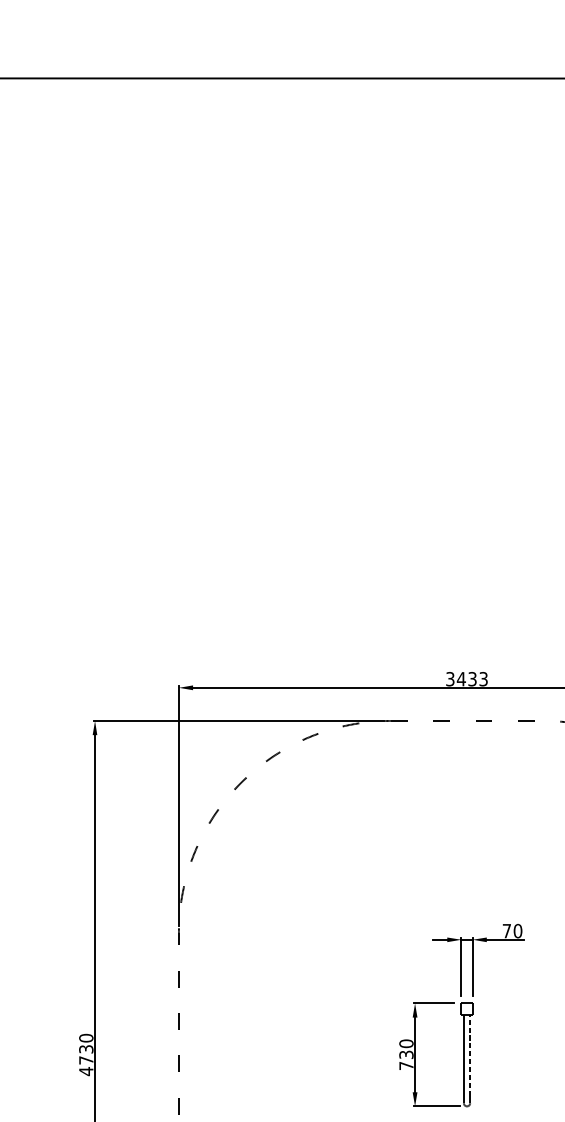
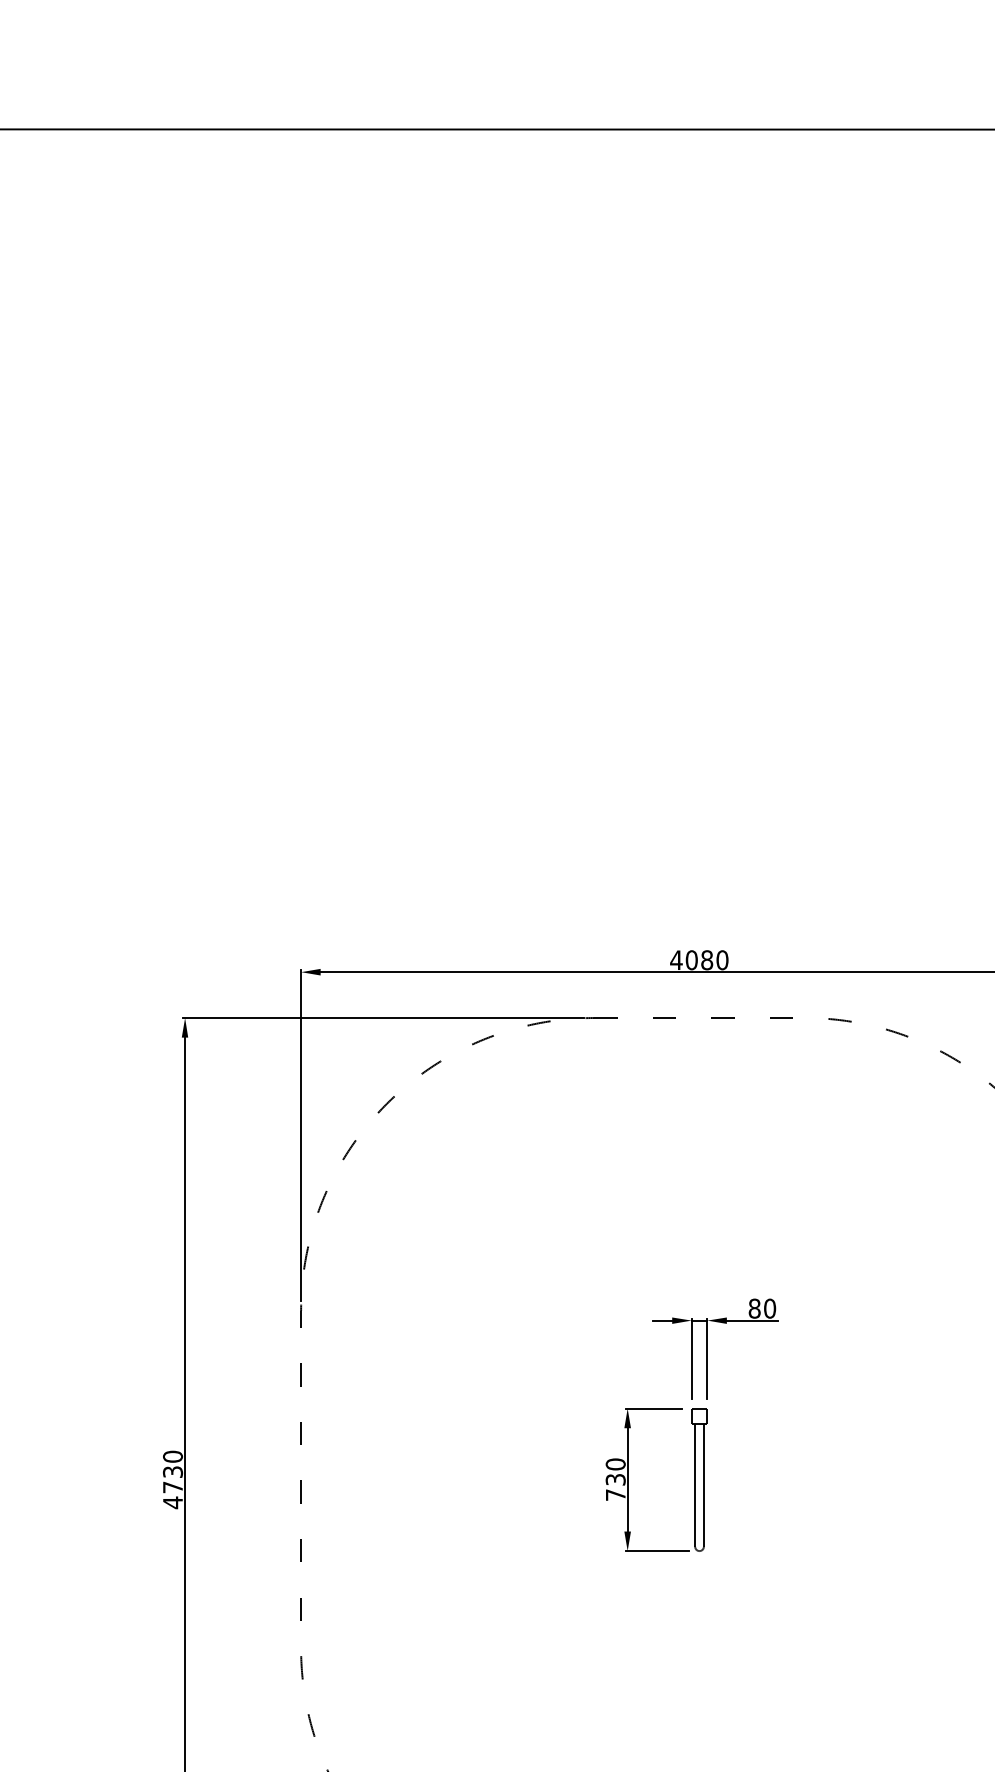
text: (467, 679) -> (699, 960), 3433 -> 4080
text: (506, 931) -> (754, 1308), 70 -> 80
line: (469, 1055) -> (703, 1480), dashed -> solid

